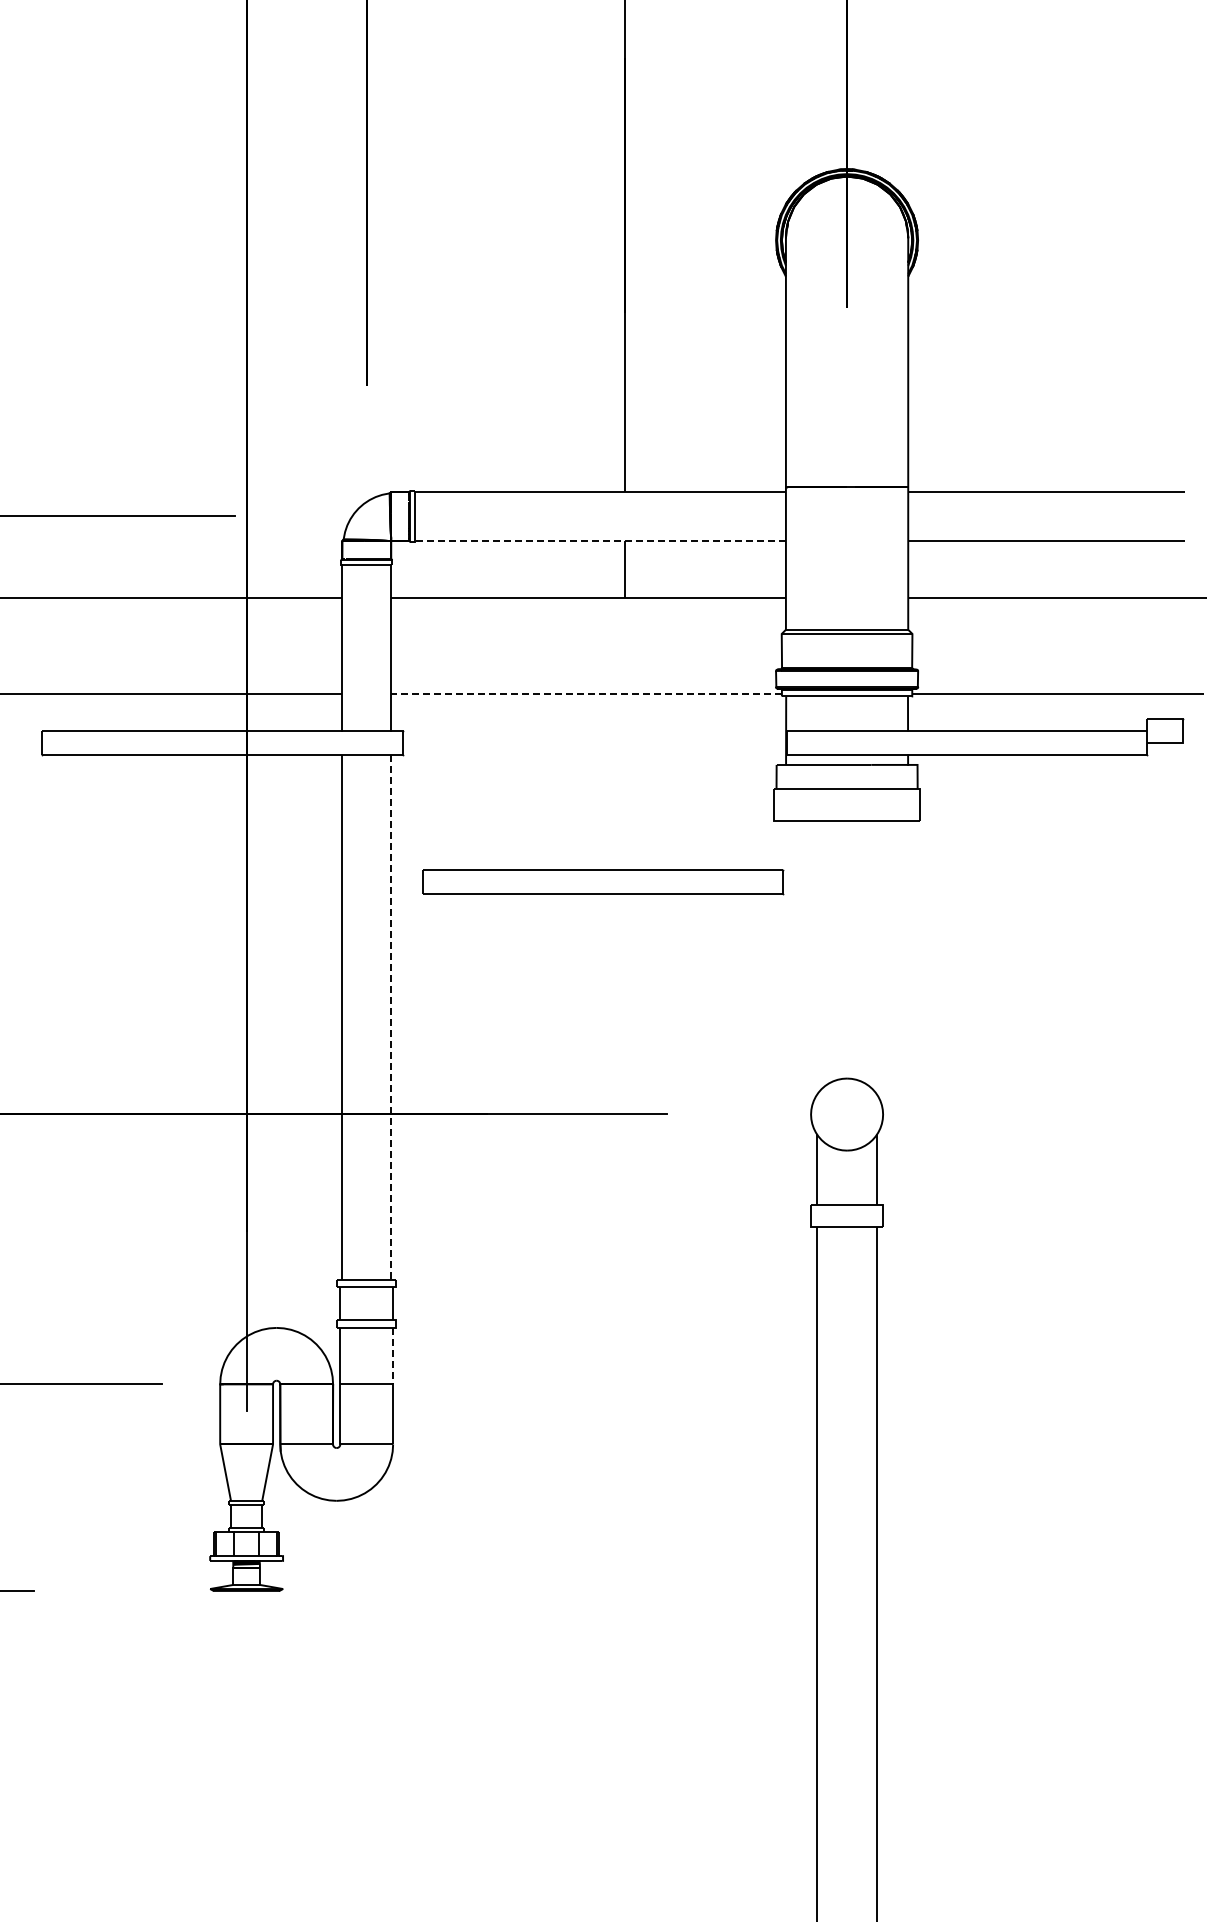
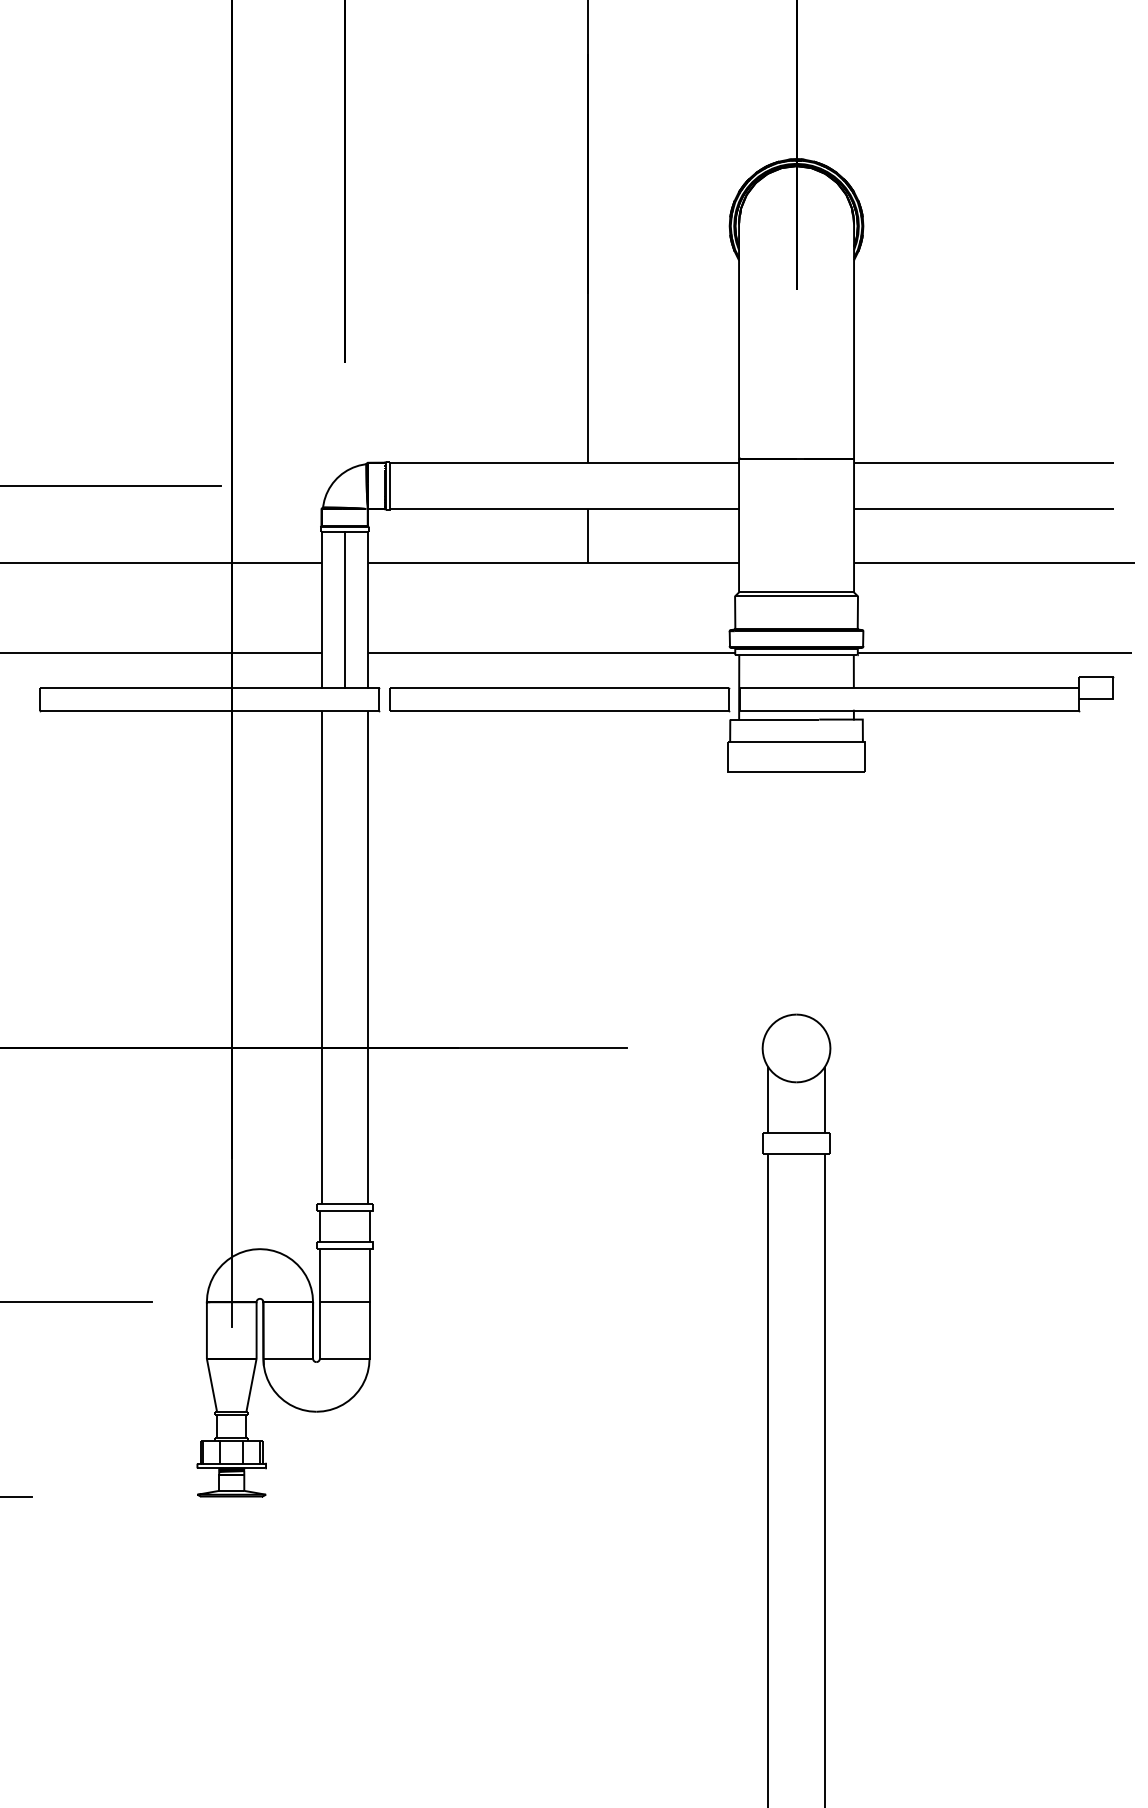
line: (600, 541) -> (564, 509), dashed -> solid
line: (366, 647) -> (344, 609), added
line: (586, 694) -> (551, 653), dashed -> solid
part: (603, 882) -> (559, 699), moved
line: (391, 1018) -> (368, 958), dashed -> solid
line: (393, 1357) -> (369, 1276), dashed -> solid

